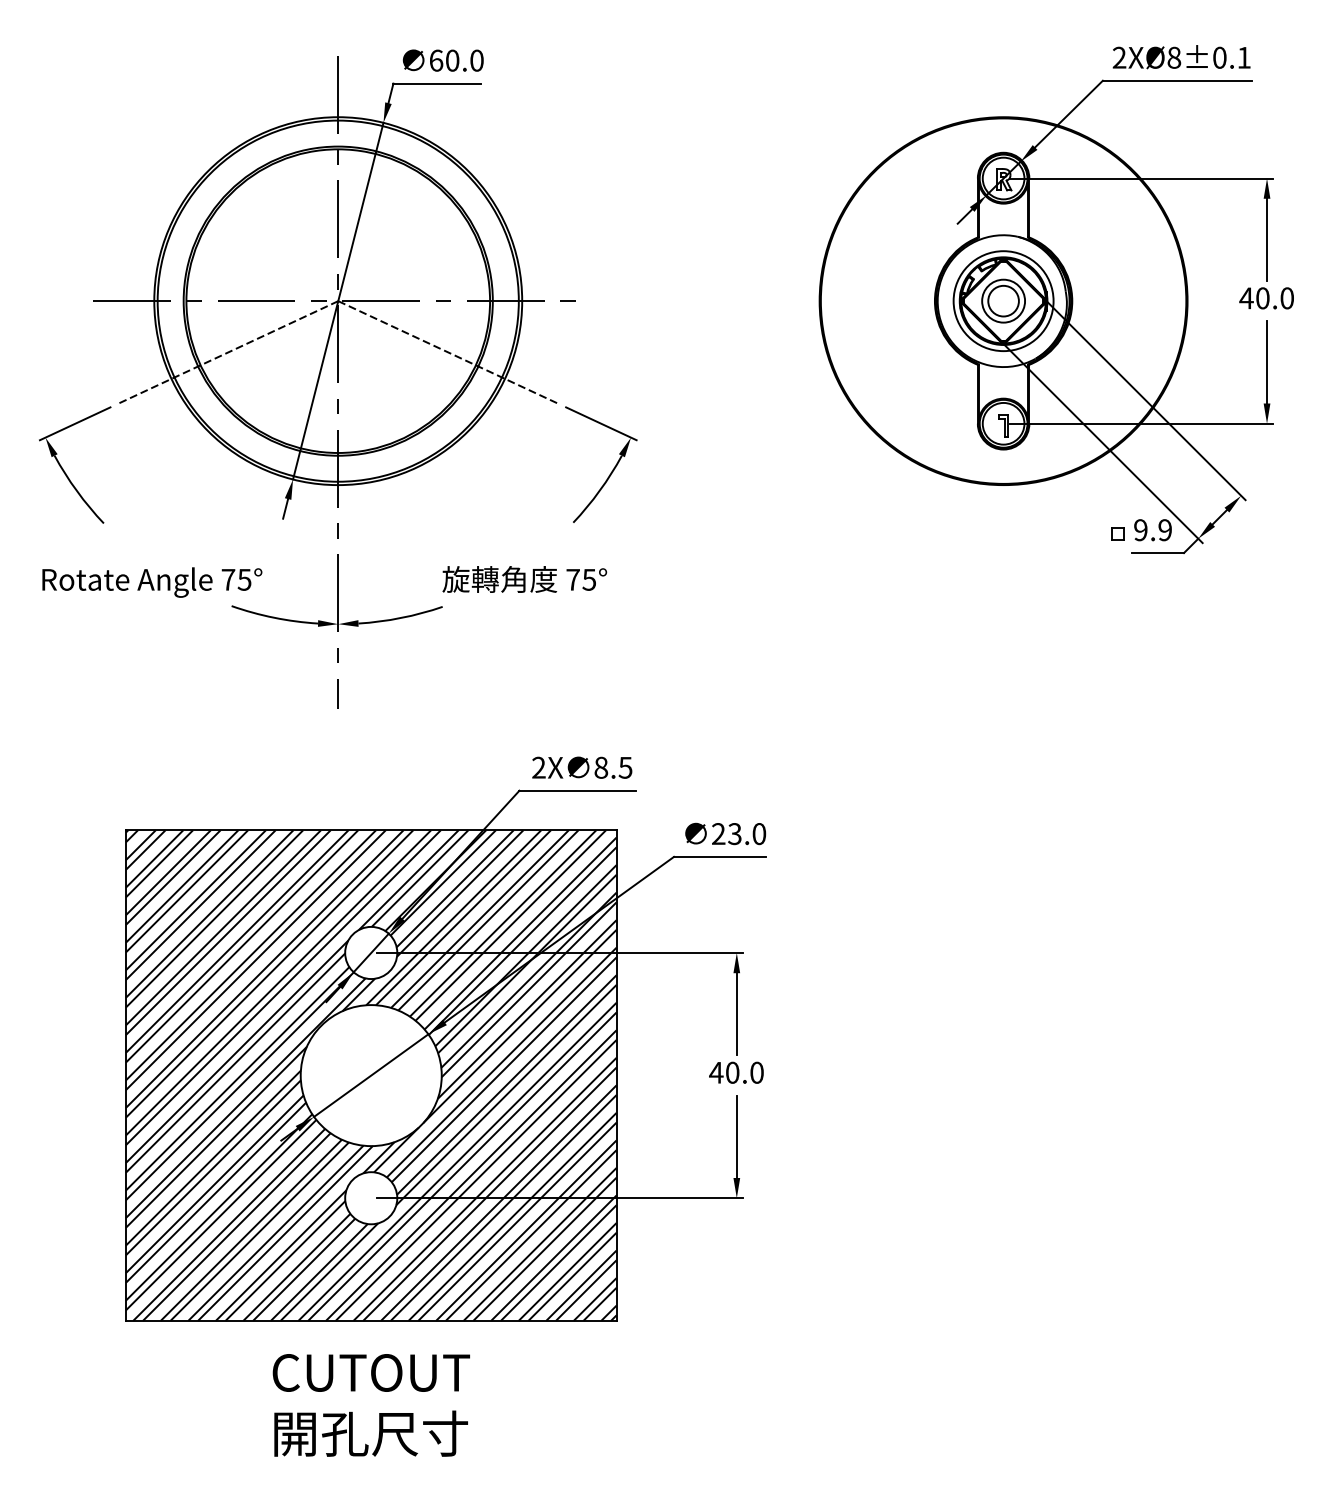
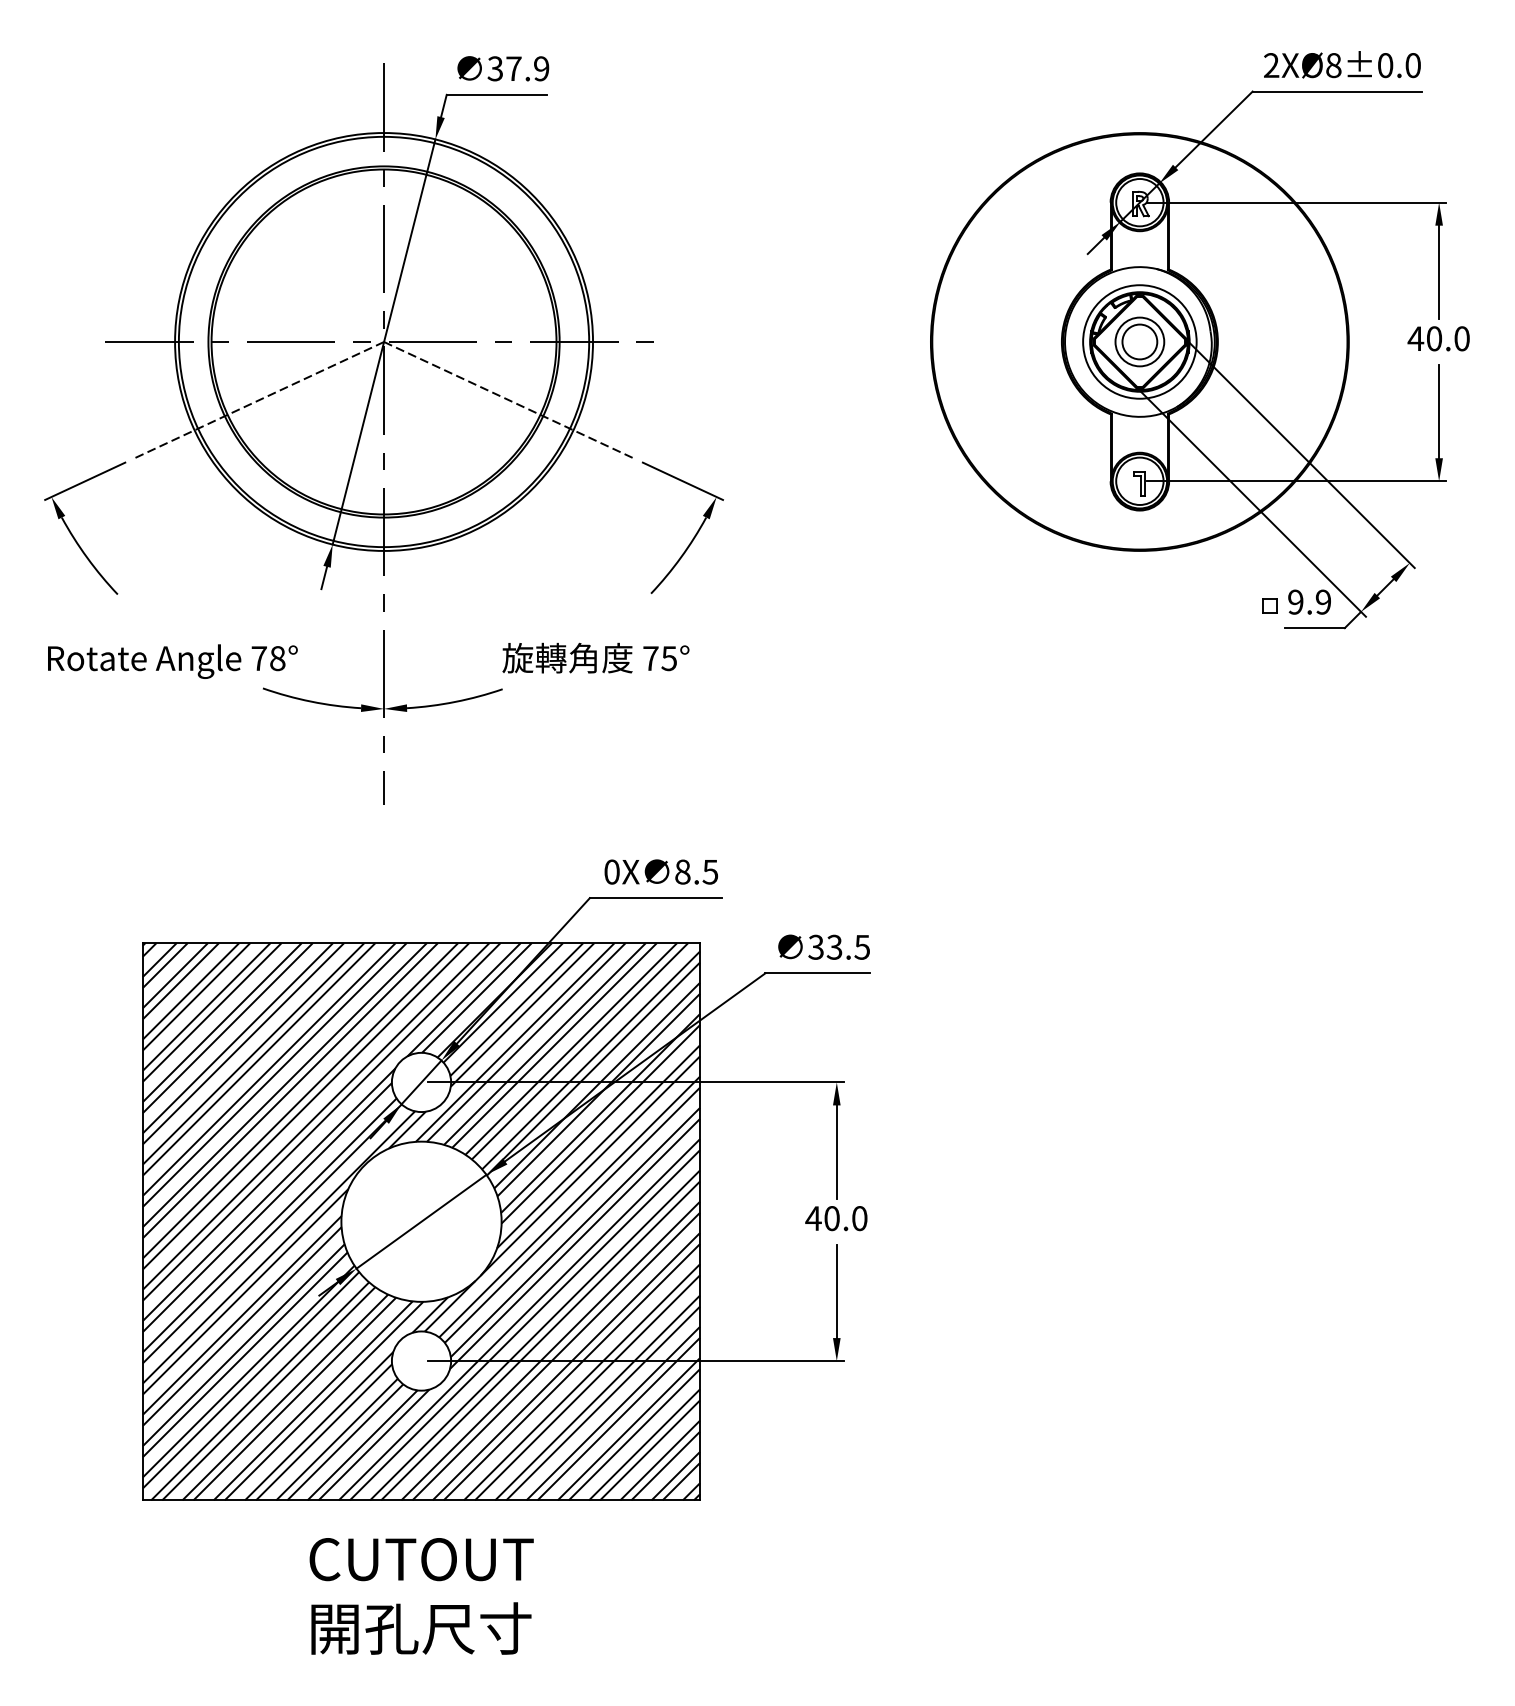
text: (1243, 57) -> (1412, 65), 2XØ8±0.1 -> 2XØ8±0.0
text: (456, 60) -> (518, 68), 60.0 -> 37.9
text: (244, 579) -> (277, 658), 75° -> 78°
text: (538, 767) -> (611, 871), 2X -> 0X
text: (738, 834) -> (838, 947), 23.0 -> 33.5

